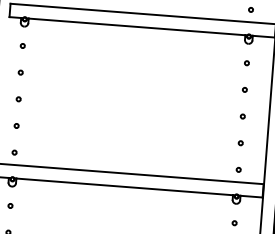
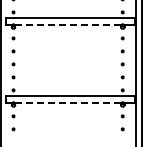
line: (137, 26) -> (68, 24), solid -> dashed
line: (125, 186) -> (68, 102), solid -> dashed

